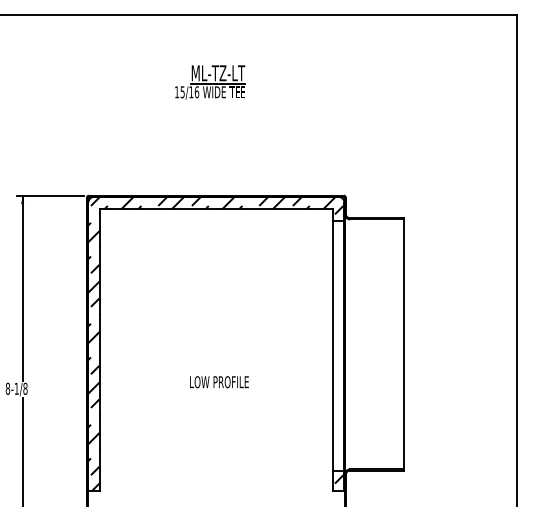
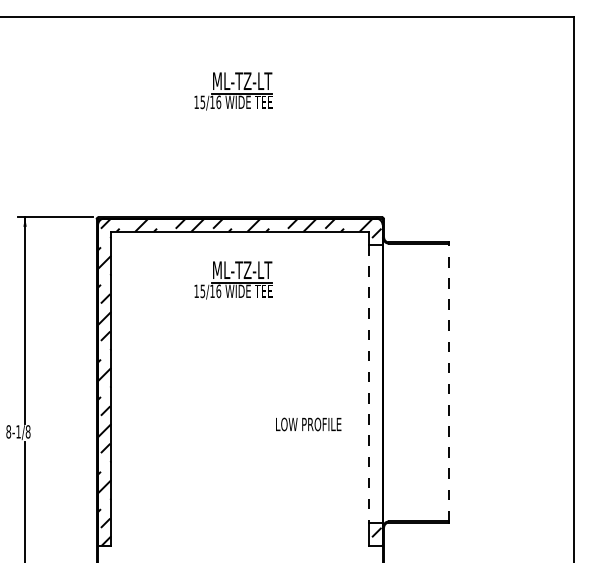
part: (210, 252) -> (233, 280), added
line: (403, 344) -> (448, 382), solid -> dashed
line: (332, 345) -> (369, 383), solid -> dashed
text: (219, 382) -> (308, 424), moved

